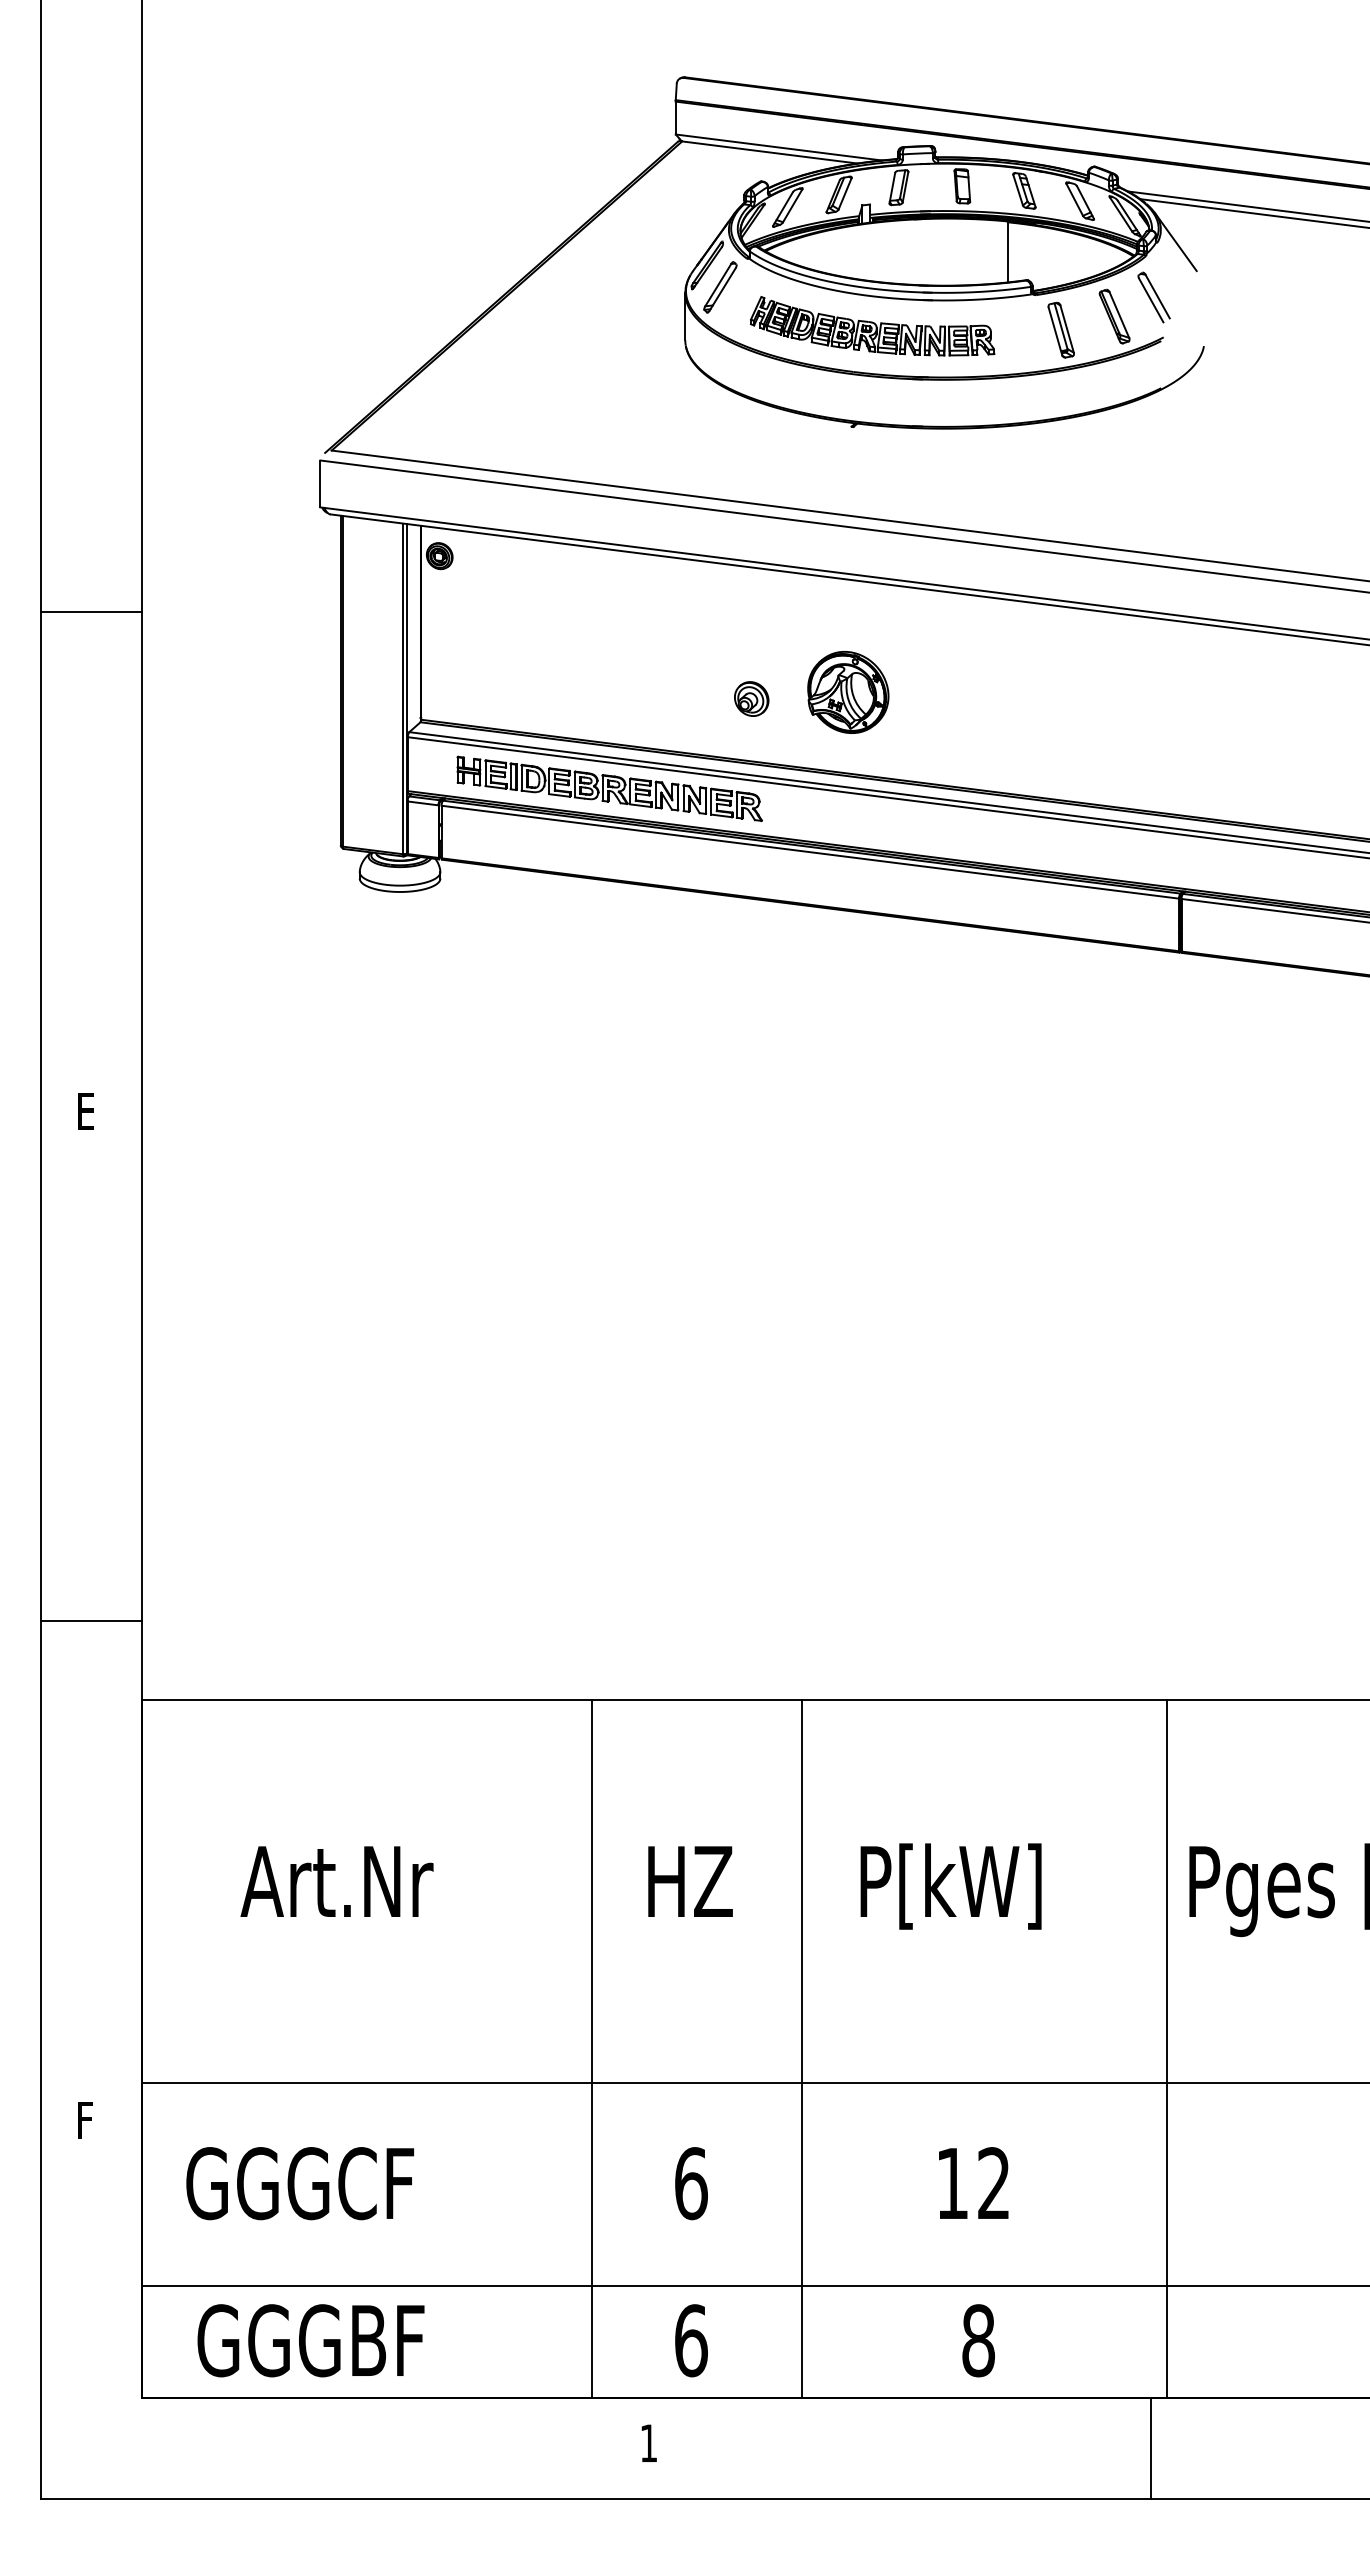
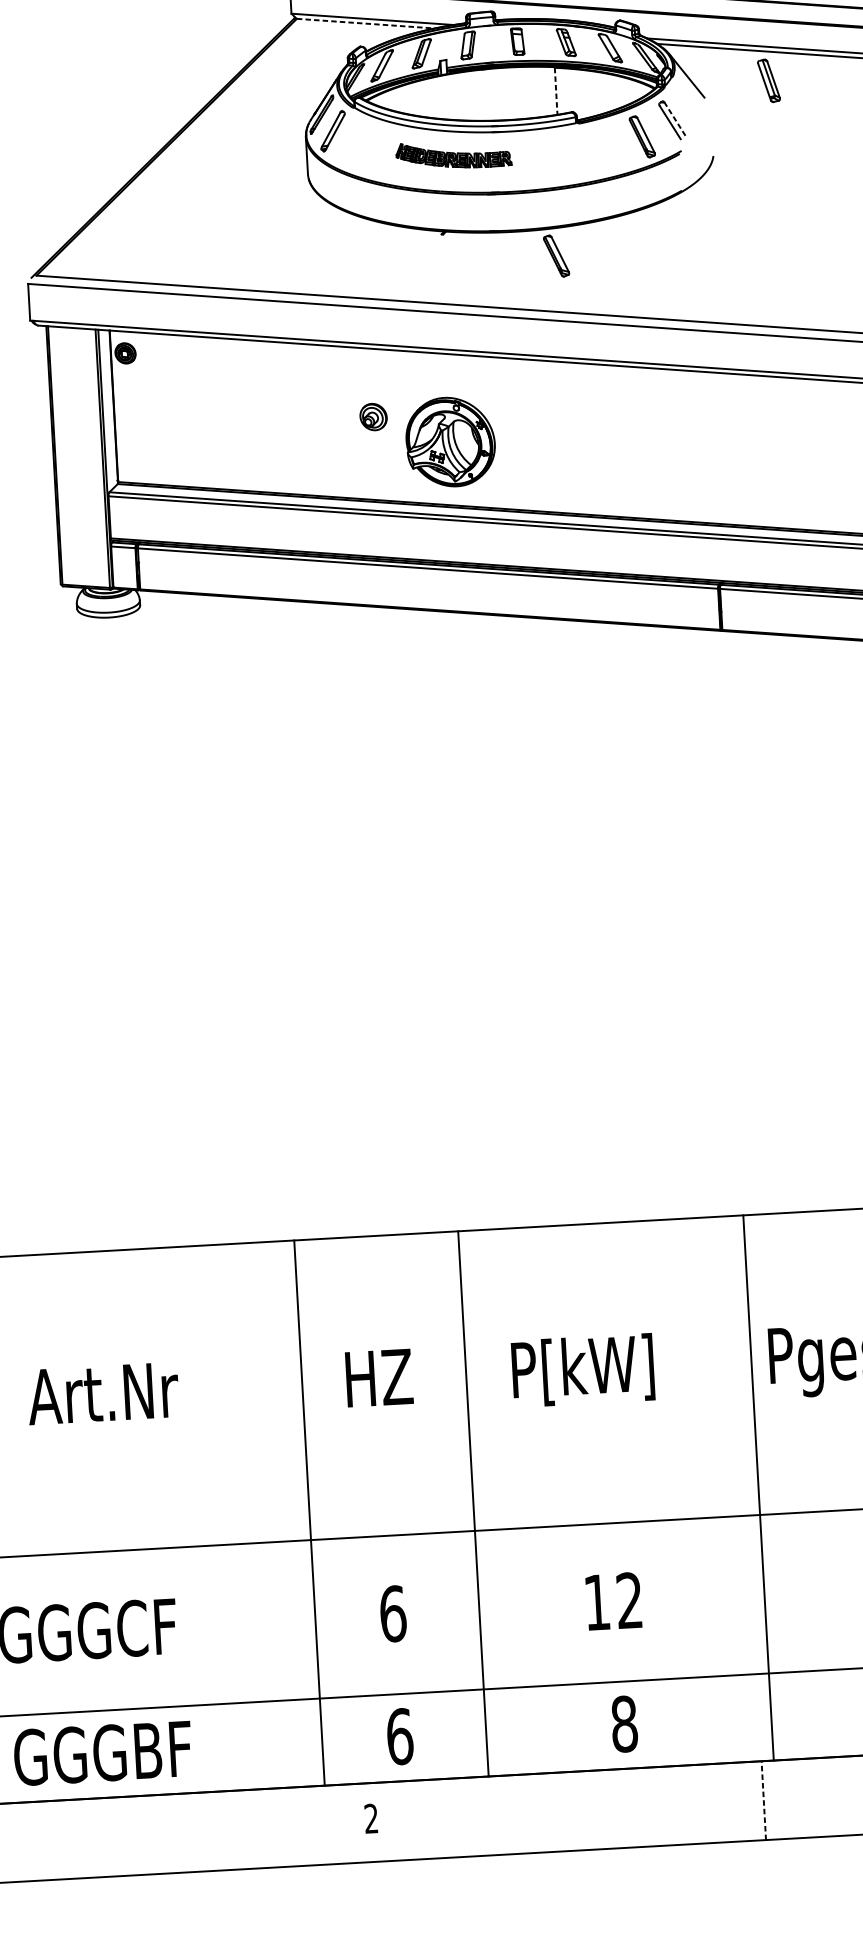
line: (770, 152) -> (366, 23), solid -> dashed
line: (1007, 252) -> (555, 91), solid -> dashed
line: (1157, 296) -> (674, 119), solid -> dashed
part: (872, 326) -> (453, 155), size x0.6
part: (1060, 329) -> (768, 80), moved
part: (996, 462) -> (556, 255), added
part: (848, 692) -> (450, 442), size x1.4
part: (751, 698) -> (373, 416), moved
part: (609, 788) -> (268, 527), removed
text: (648, 2442) -> (371, 1818), 1 -> 2
line: (1150, 2447) -> (763, 1800), solid -> dashed

